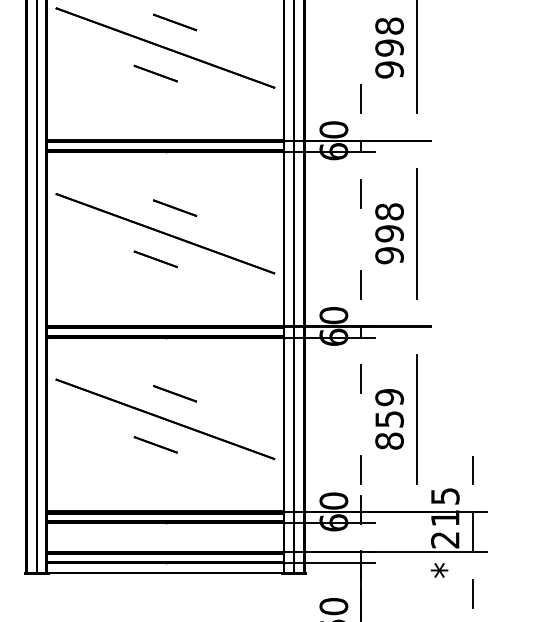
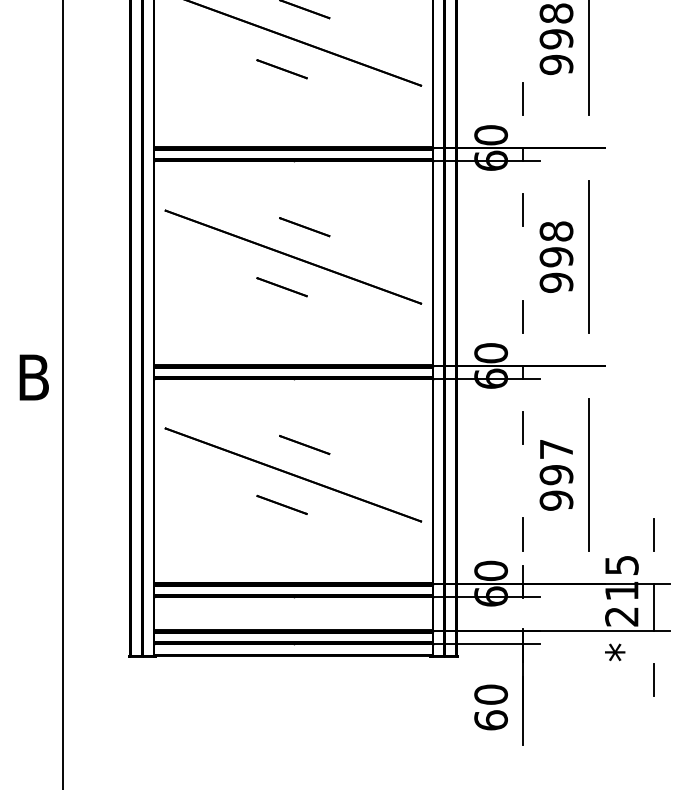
text: (389, 418) -> (556, 474), 859 -> 997

